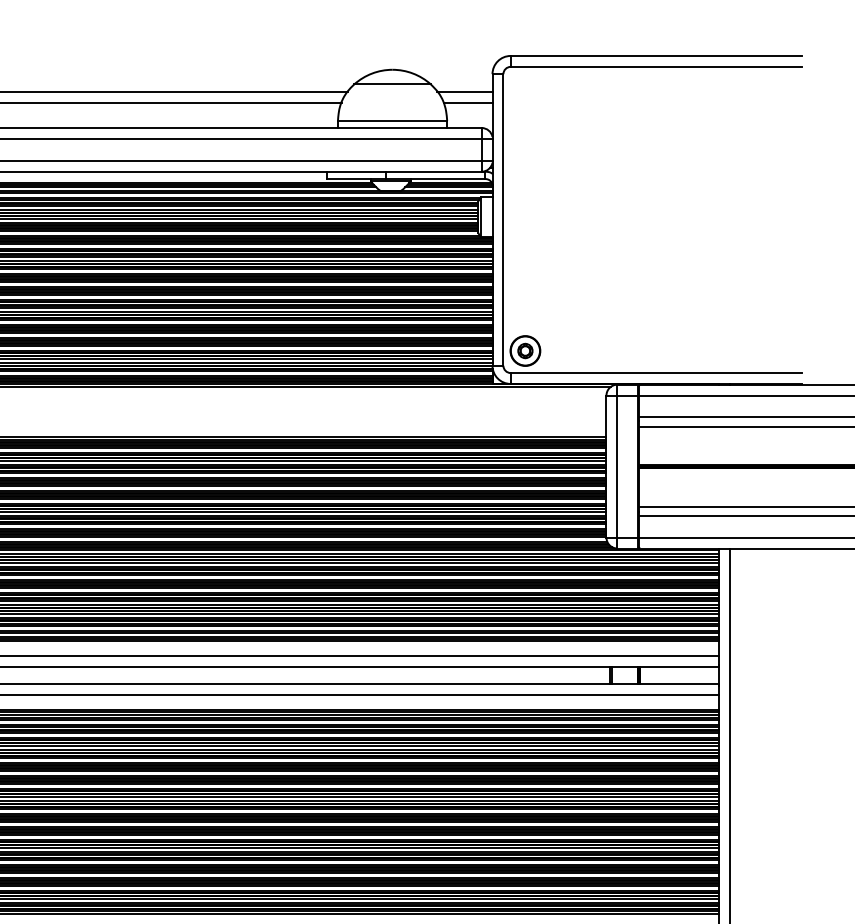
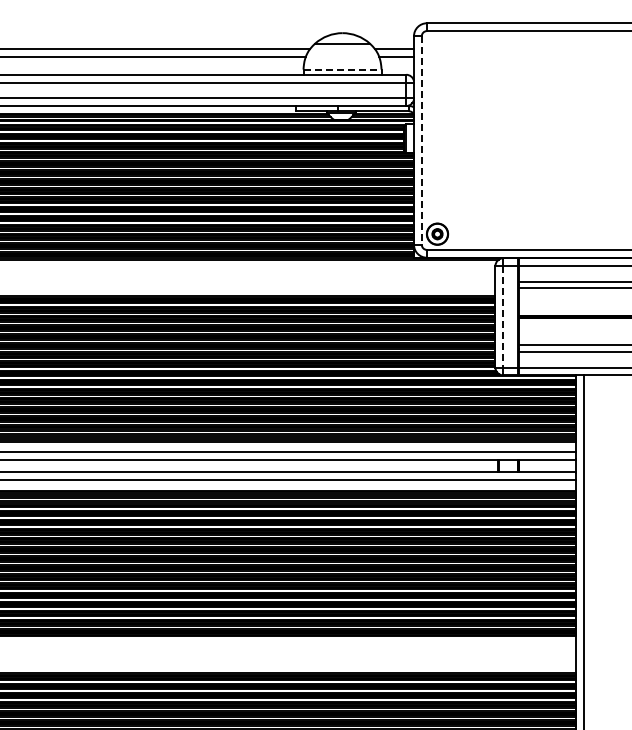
line: (393, 120) -> (343, 69), solid -> dashed
line: (503, 221) -> (421, 141), solid -> dashed
line: (617, 466) -> (503, 316), solid -> dashed

